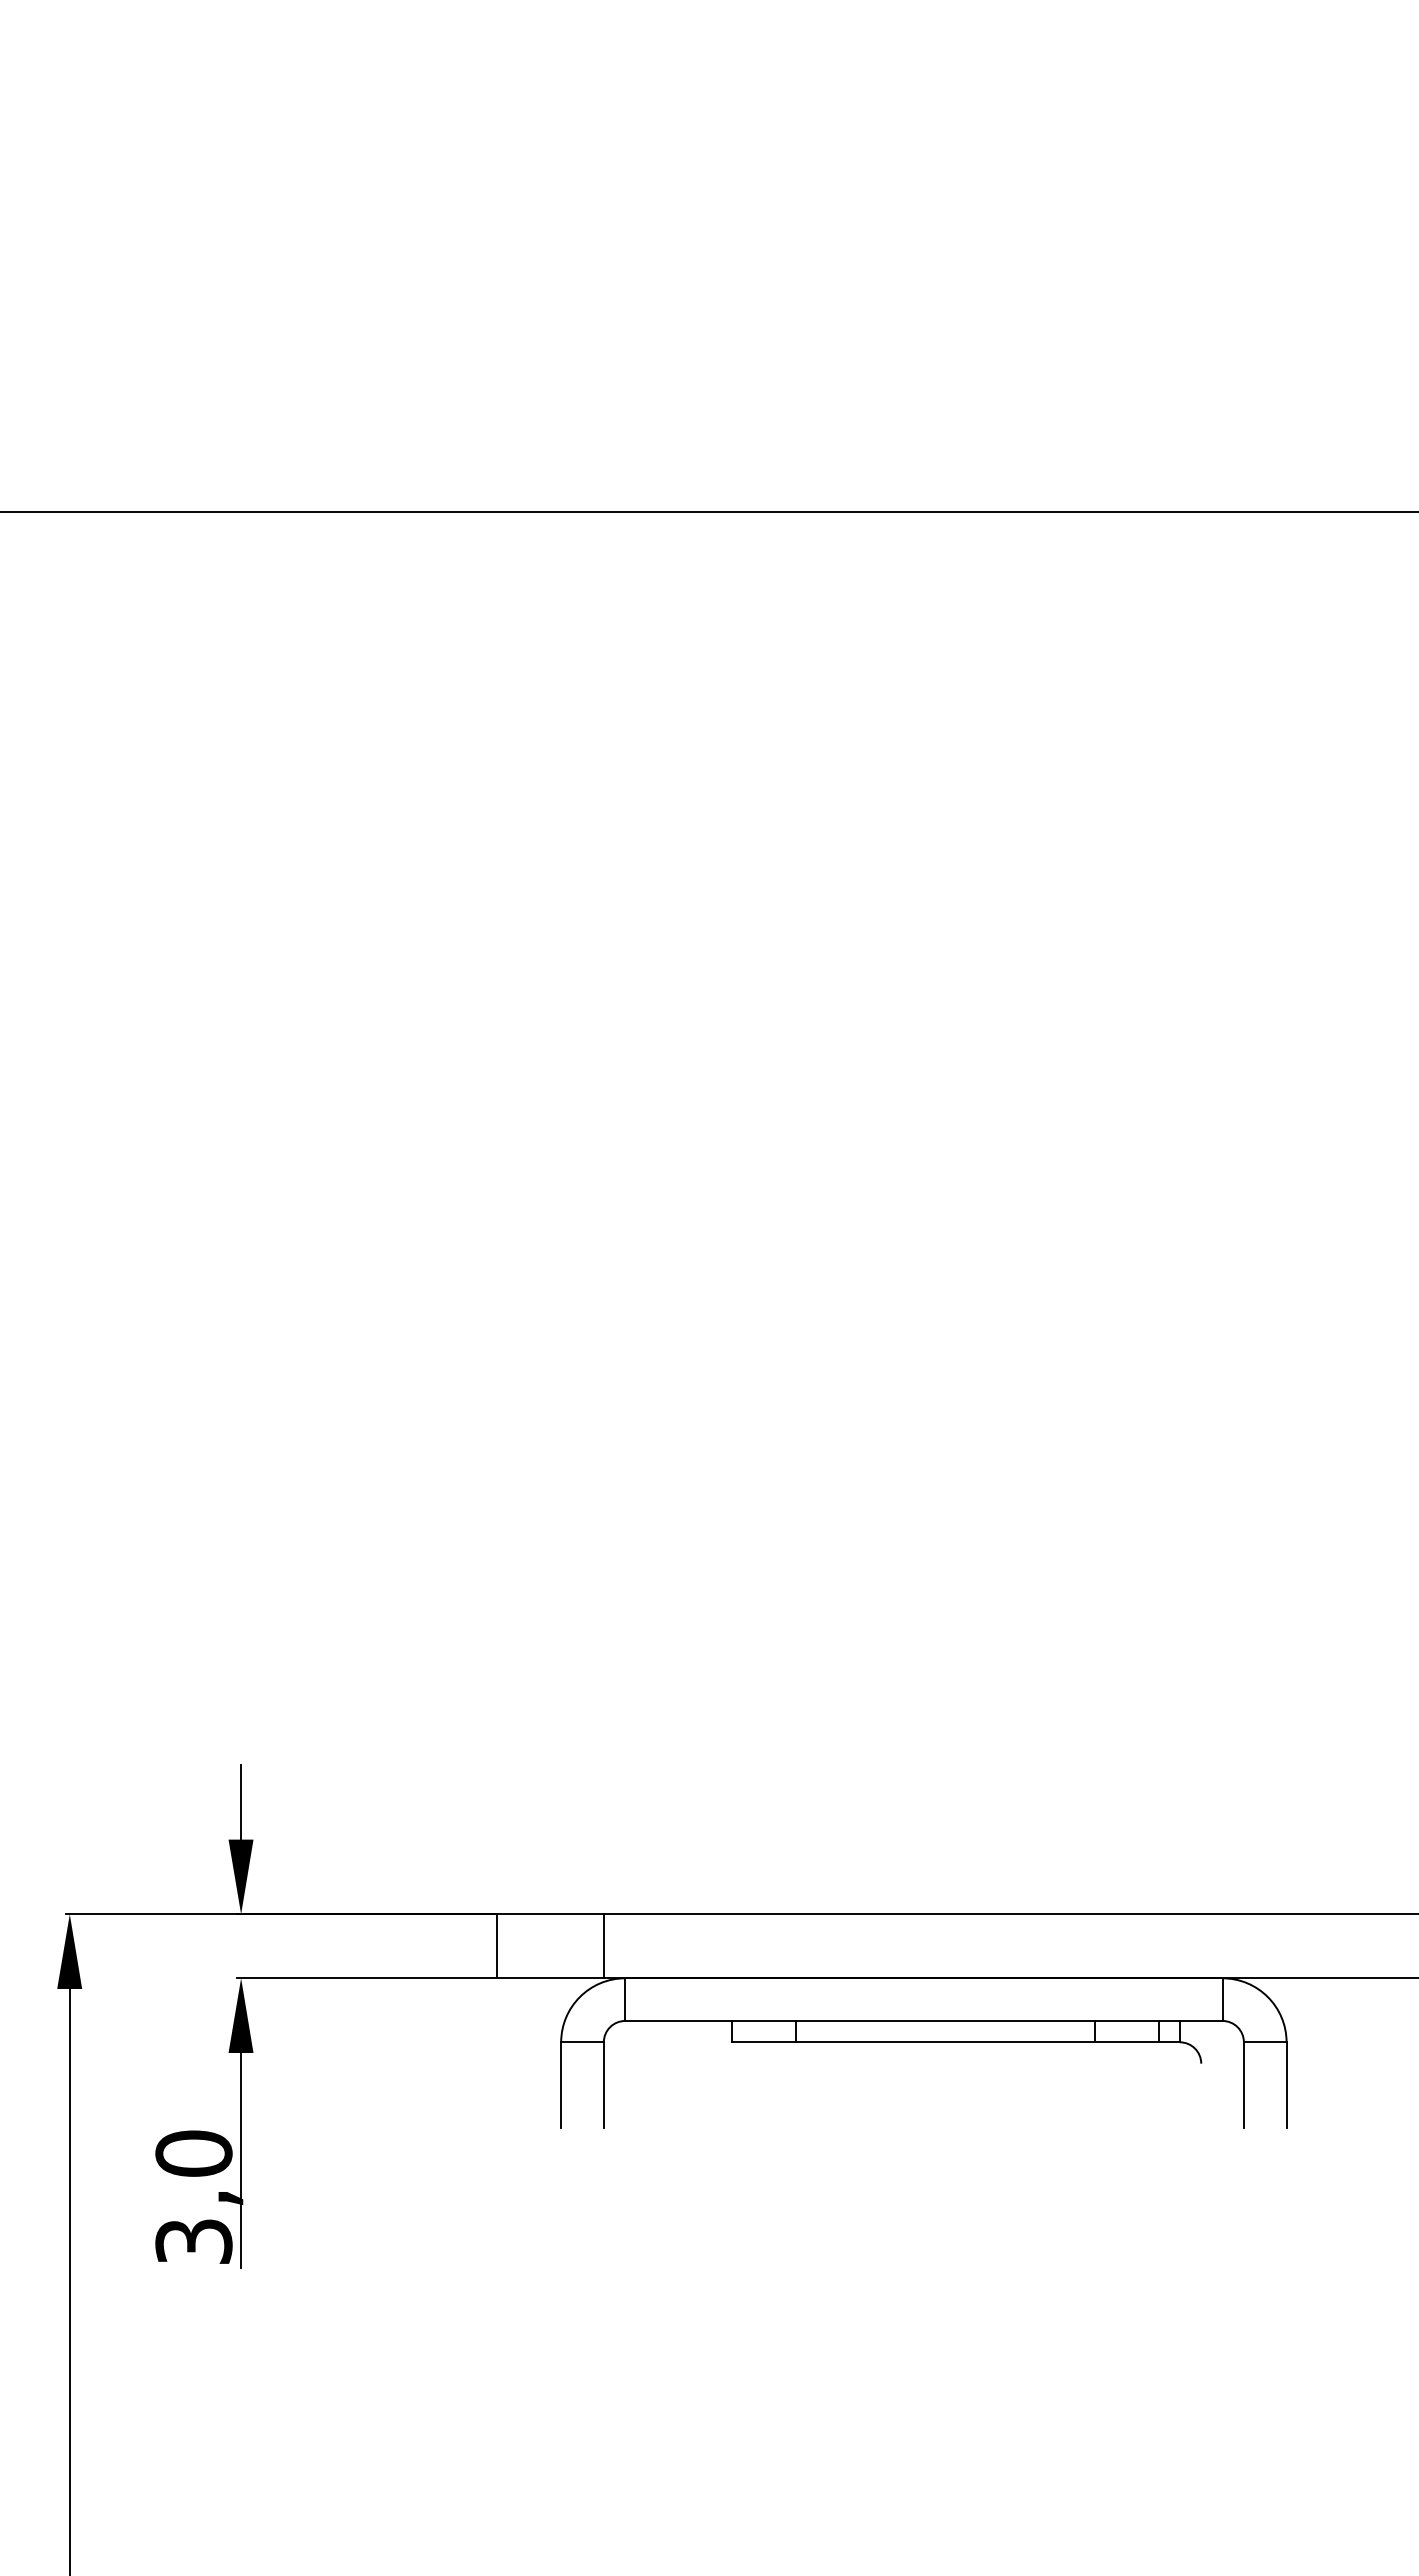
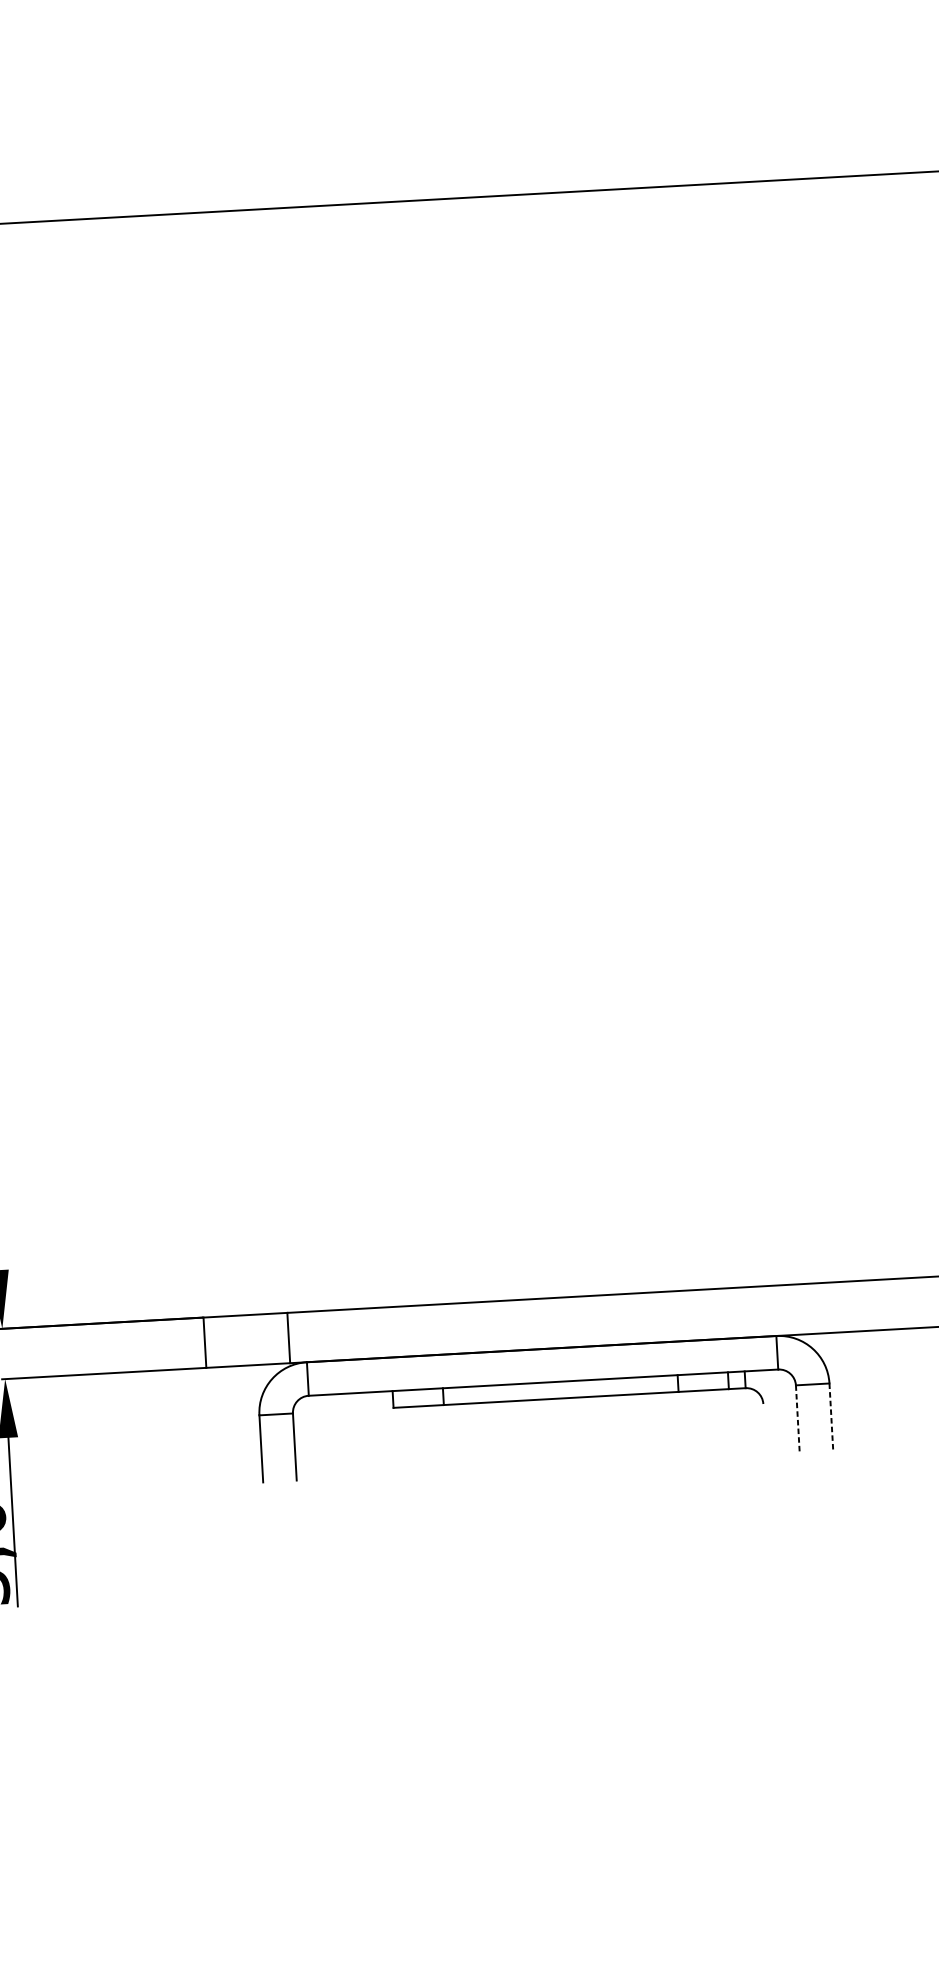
line: (1243, 2084) -> (797, 1418), solid -> dashed
line: (1286, 2084) -> (831, 1416), solid -> dashed

